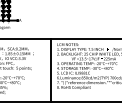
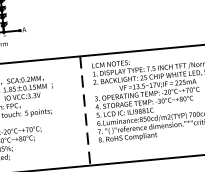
line: (50, 70) -> (84, 111), solid -> dashed

